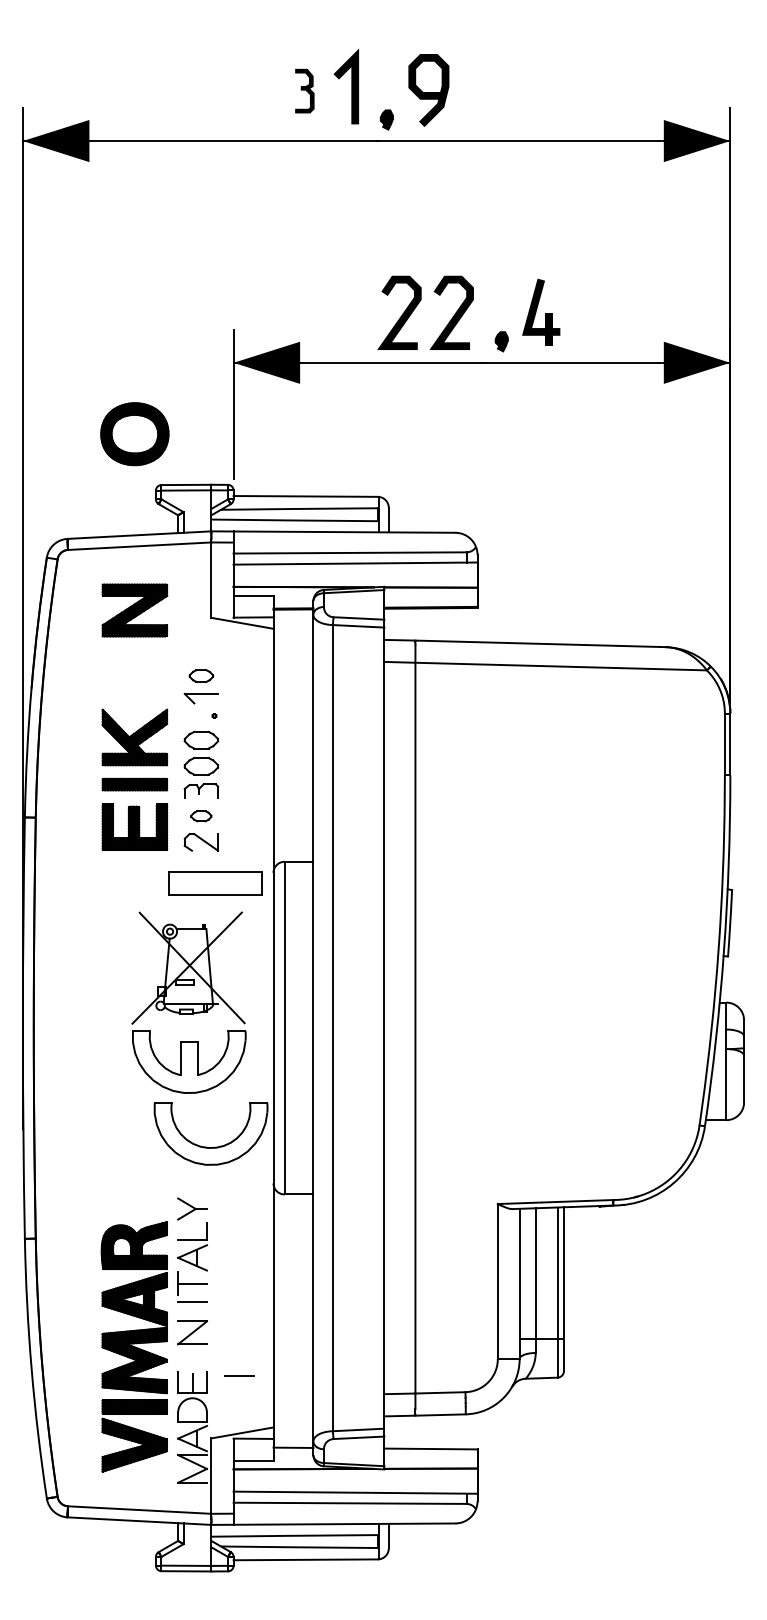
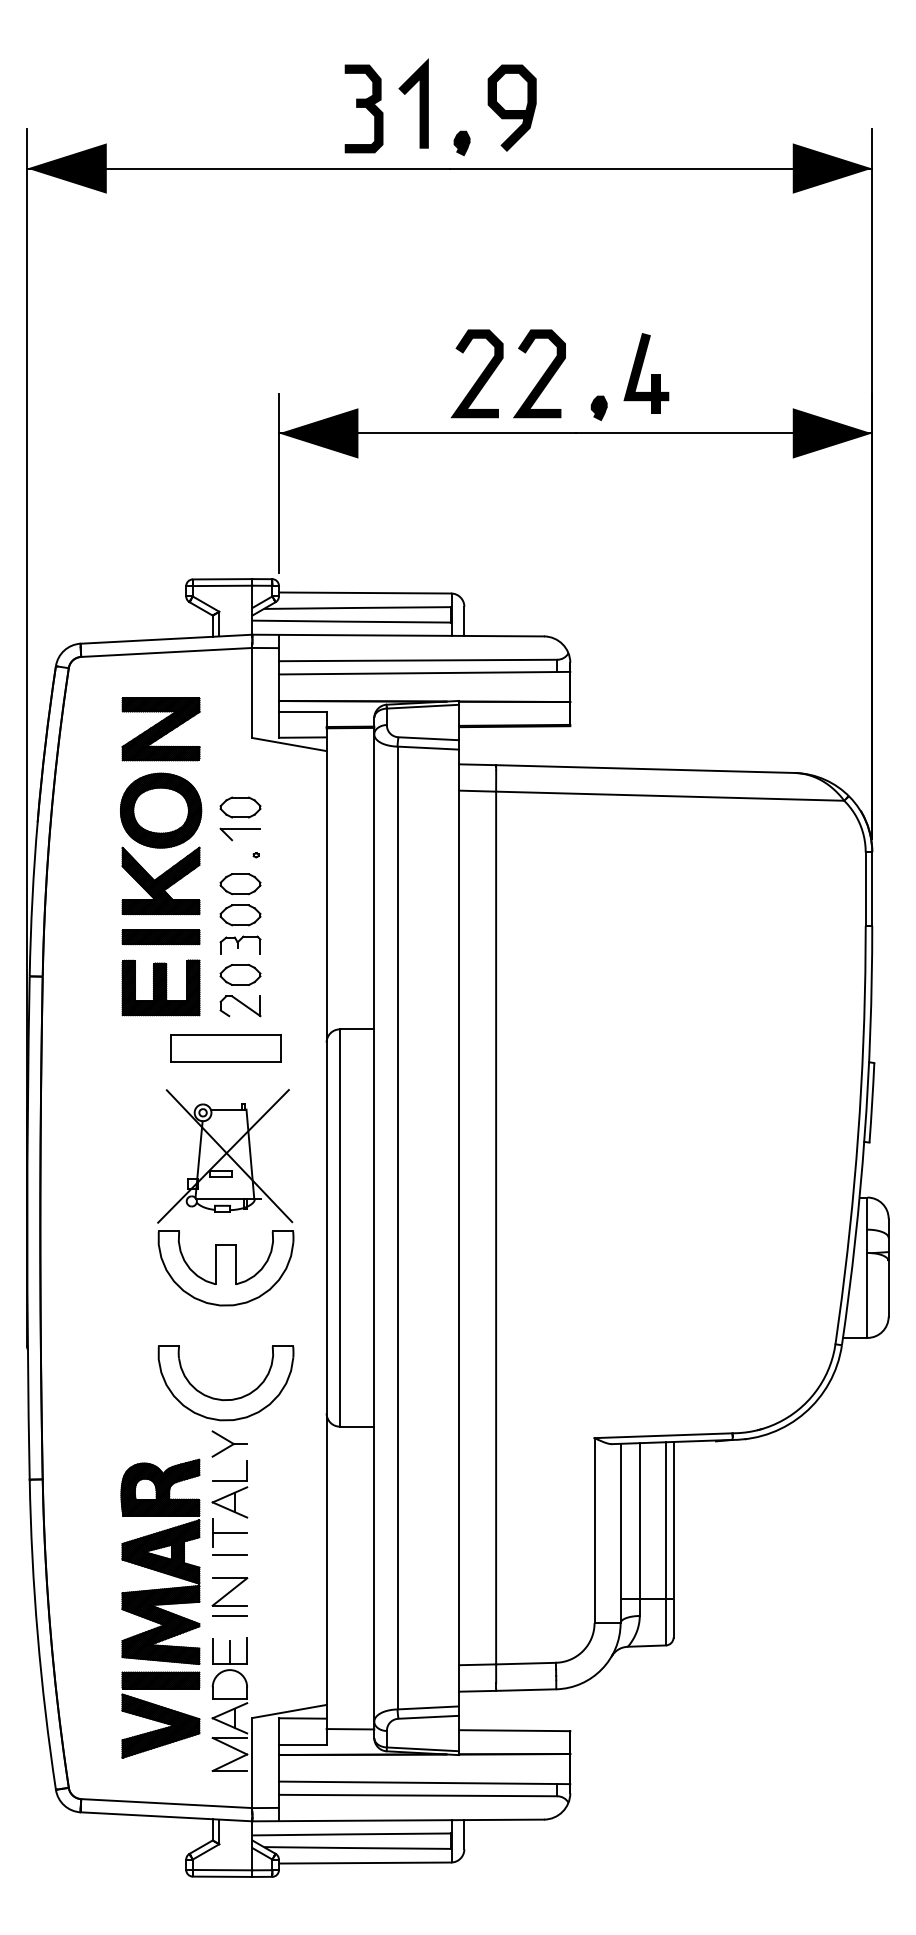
part: (304, 90) -> (363, 108), size x1.67
part: (134, 434) -> (160, 810), moved
part: (201, 676) -> (240, 807), size x1.43
part: (201, 815) -> (240, 974), size x1.67
part: (214, 883) -> (225, 1048), moved
part: (206, 1146) -> (220, 1398), moved
line: (239, 1375) -> (229, 1615), moved

